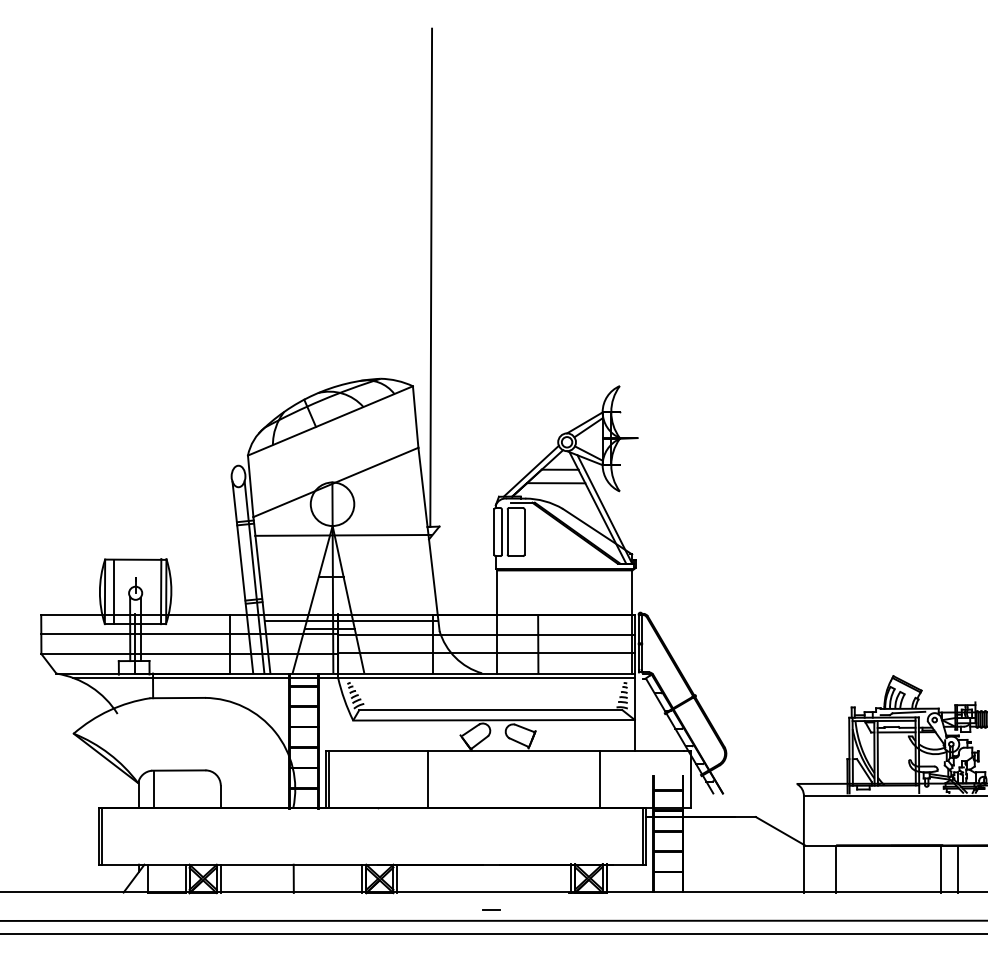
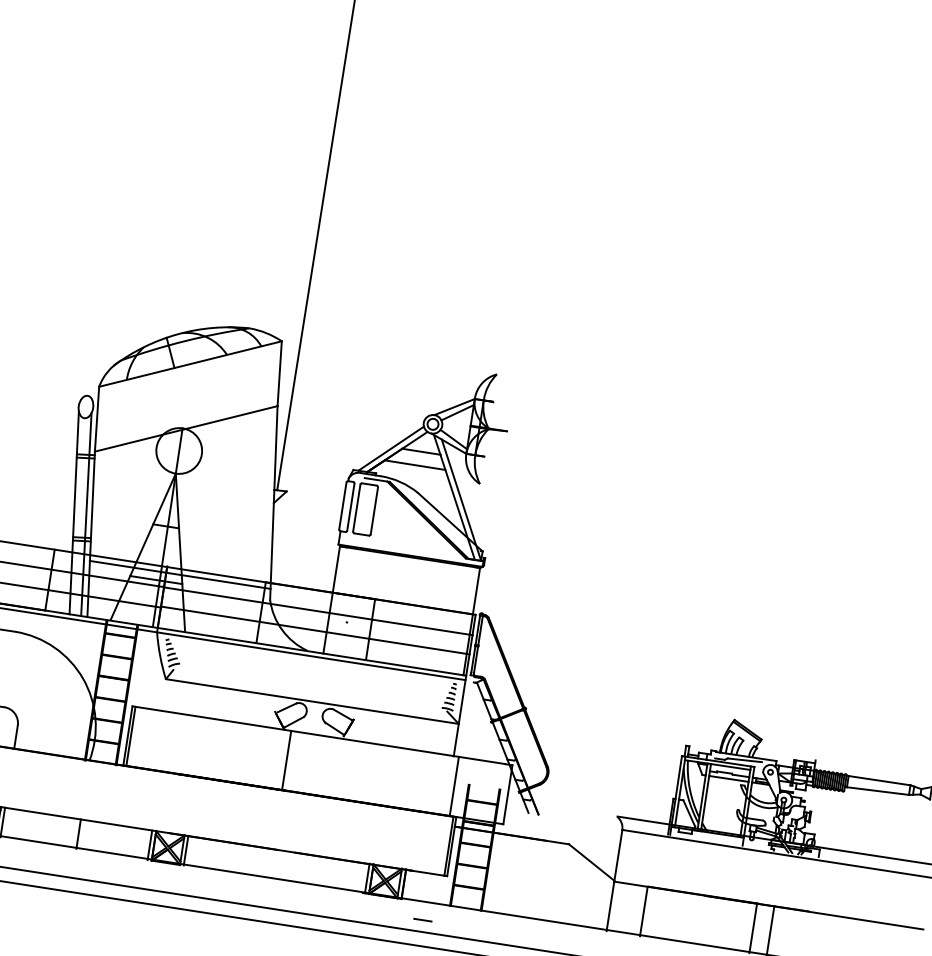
line: (343, 534) -> (185, 484), removed
line: (490, 710) -> (310, 690), removed
line: (428, 778) -> (286, 759), moved
line: (599, 778) -> (454, 785), moved
line: (491, 909) -> (422, 920), moved

